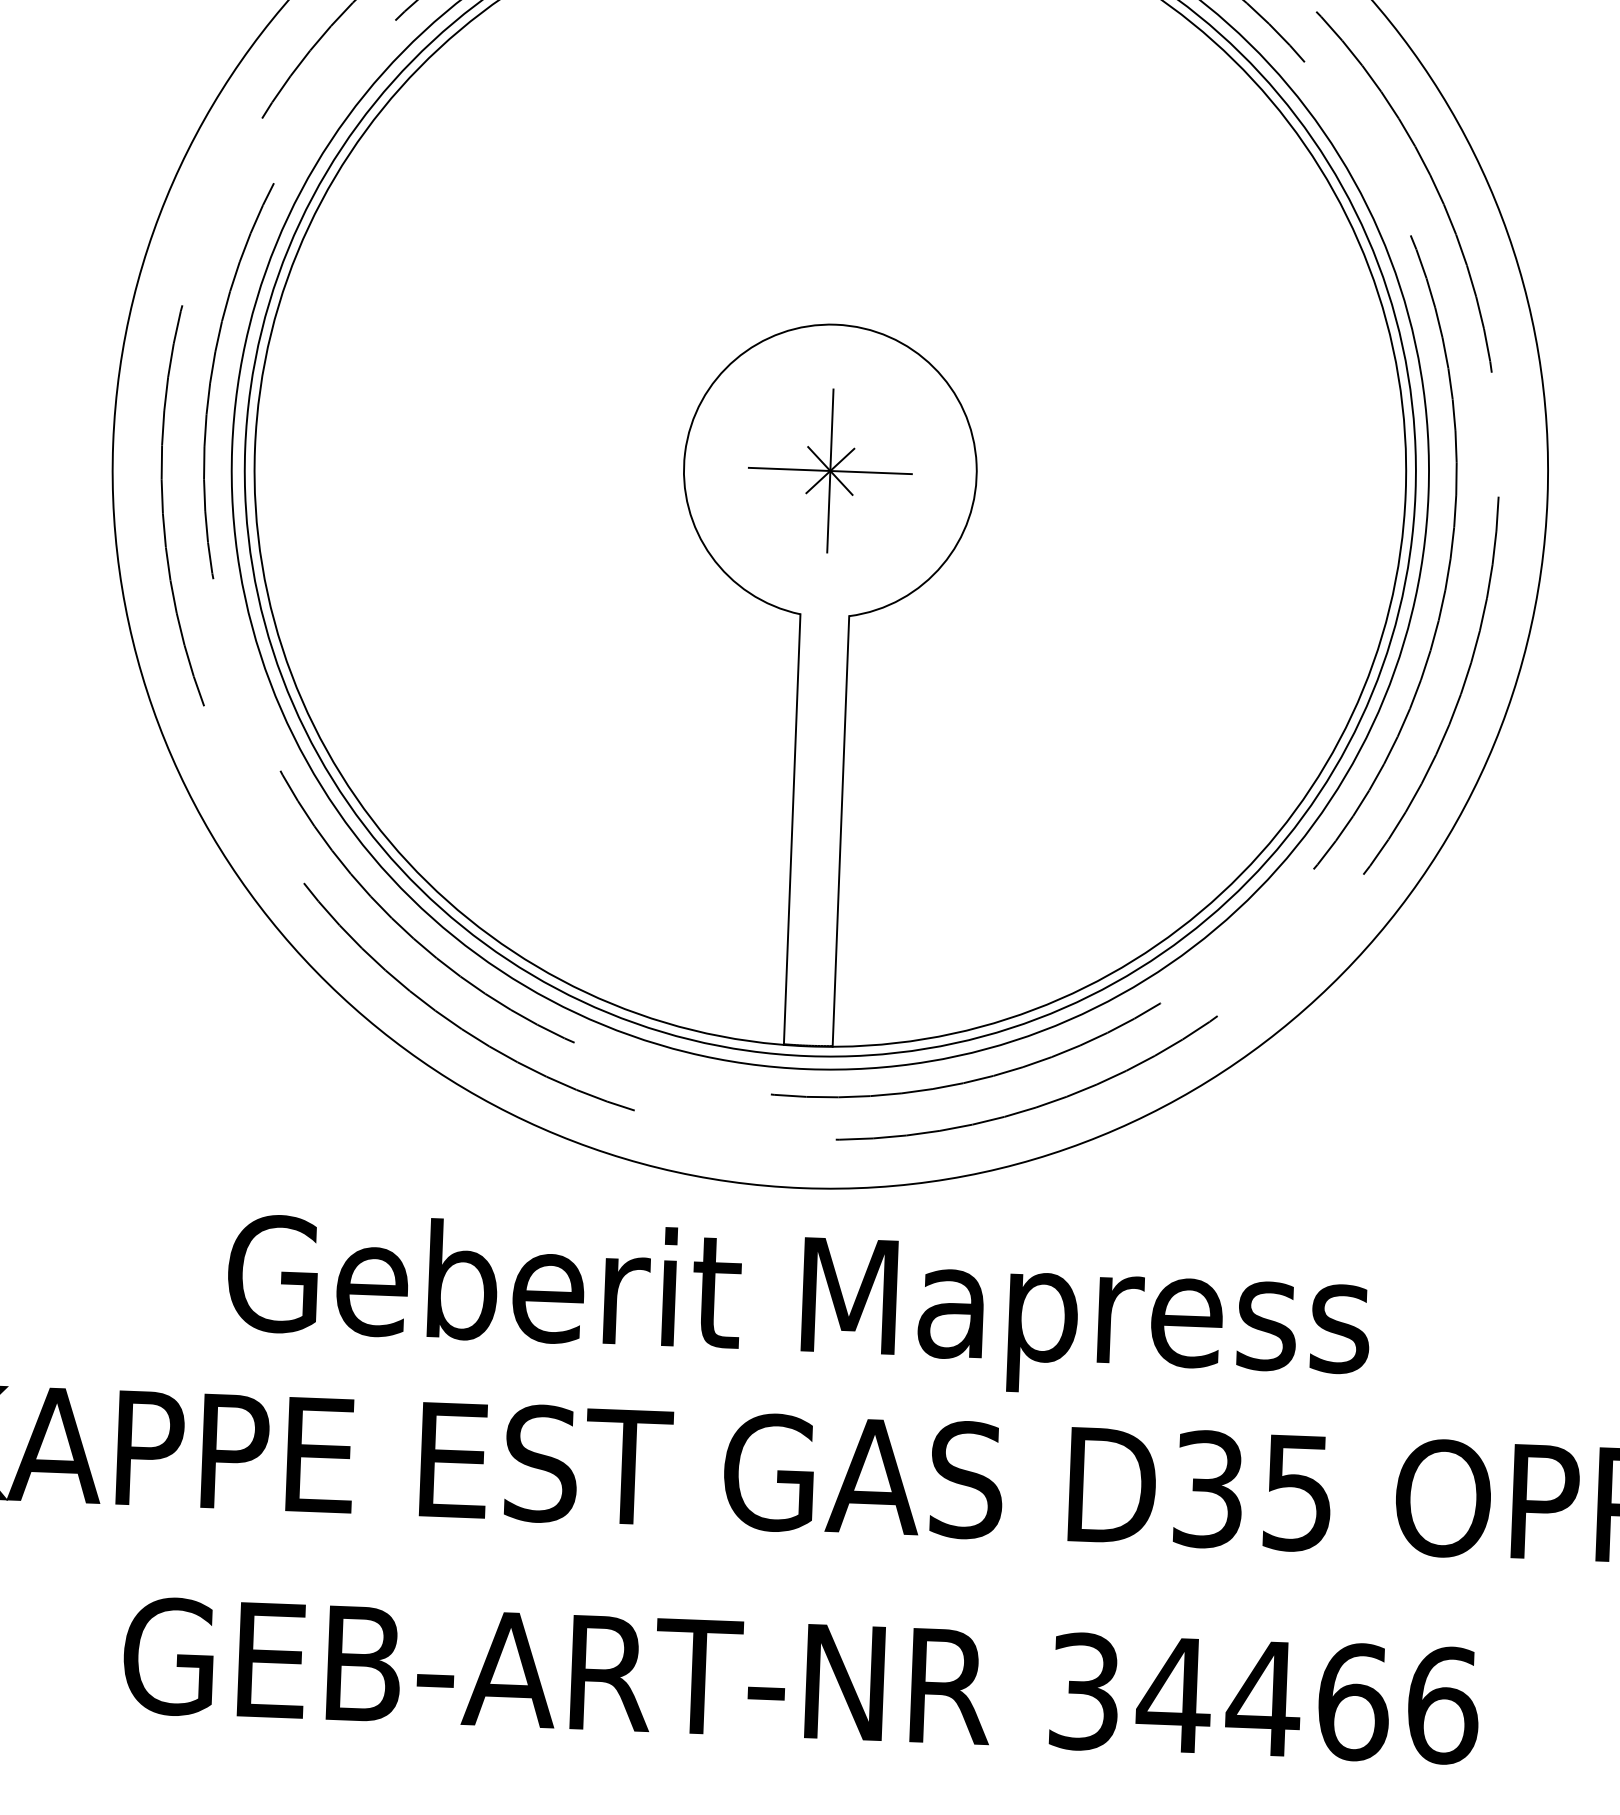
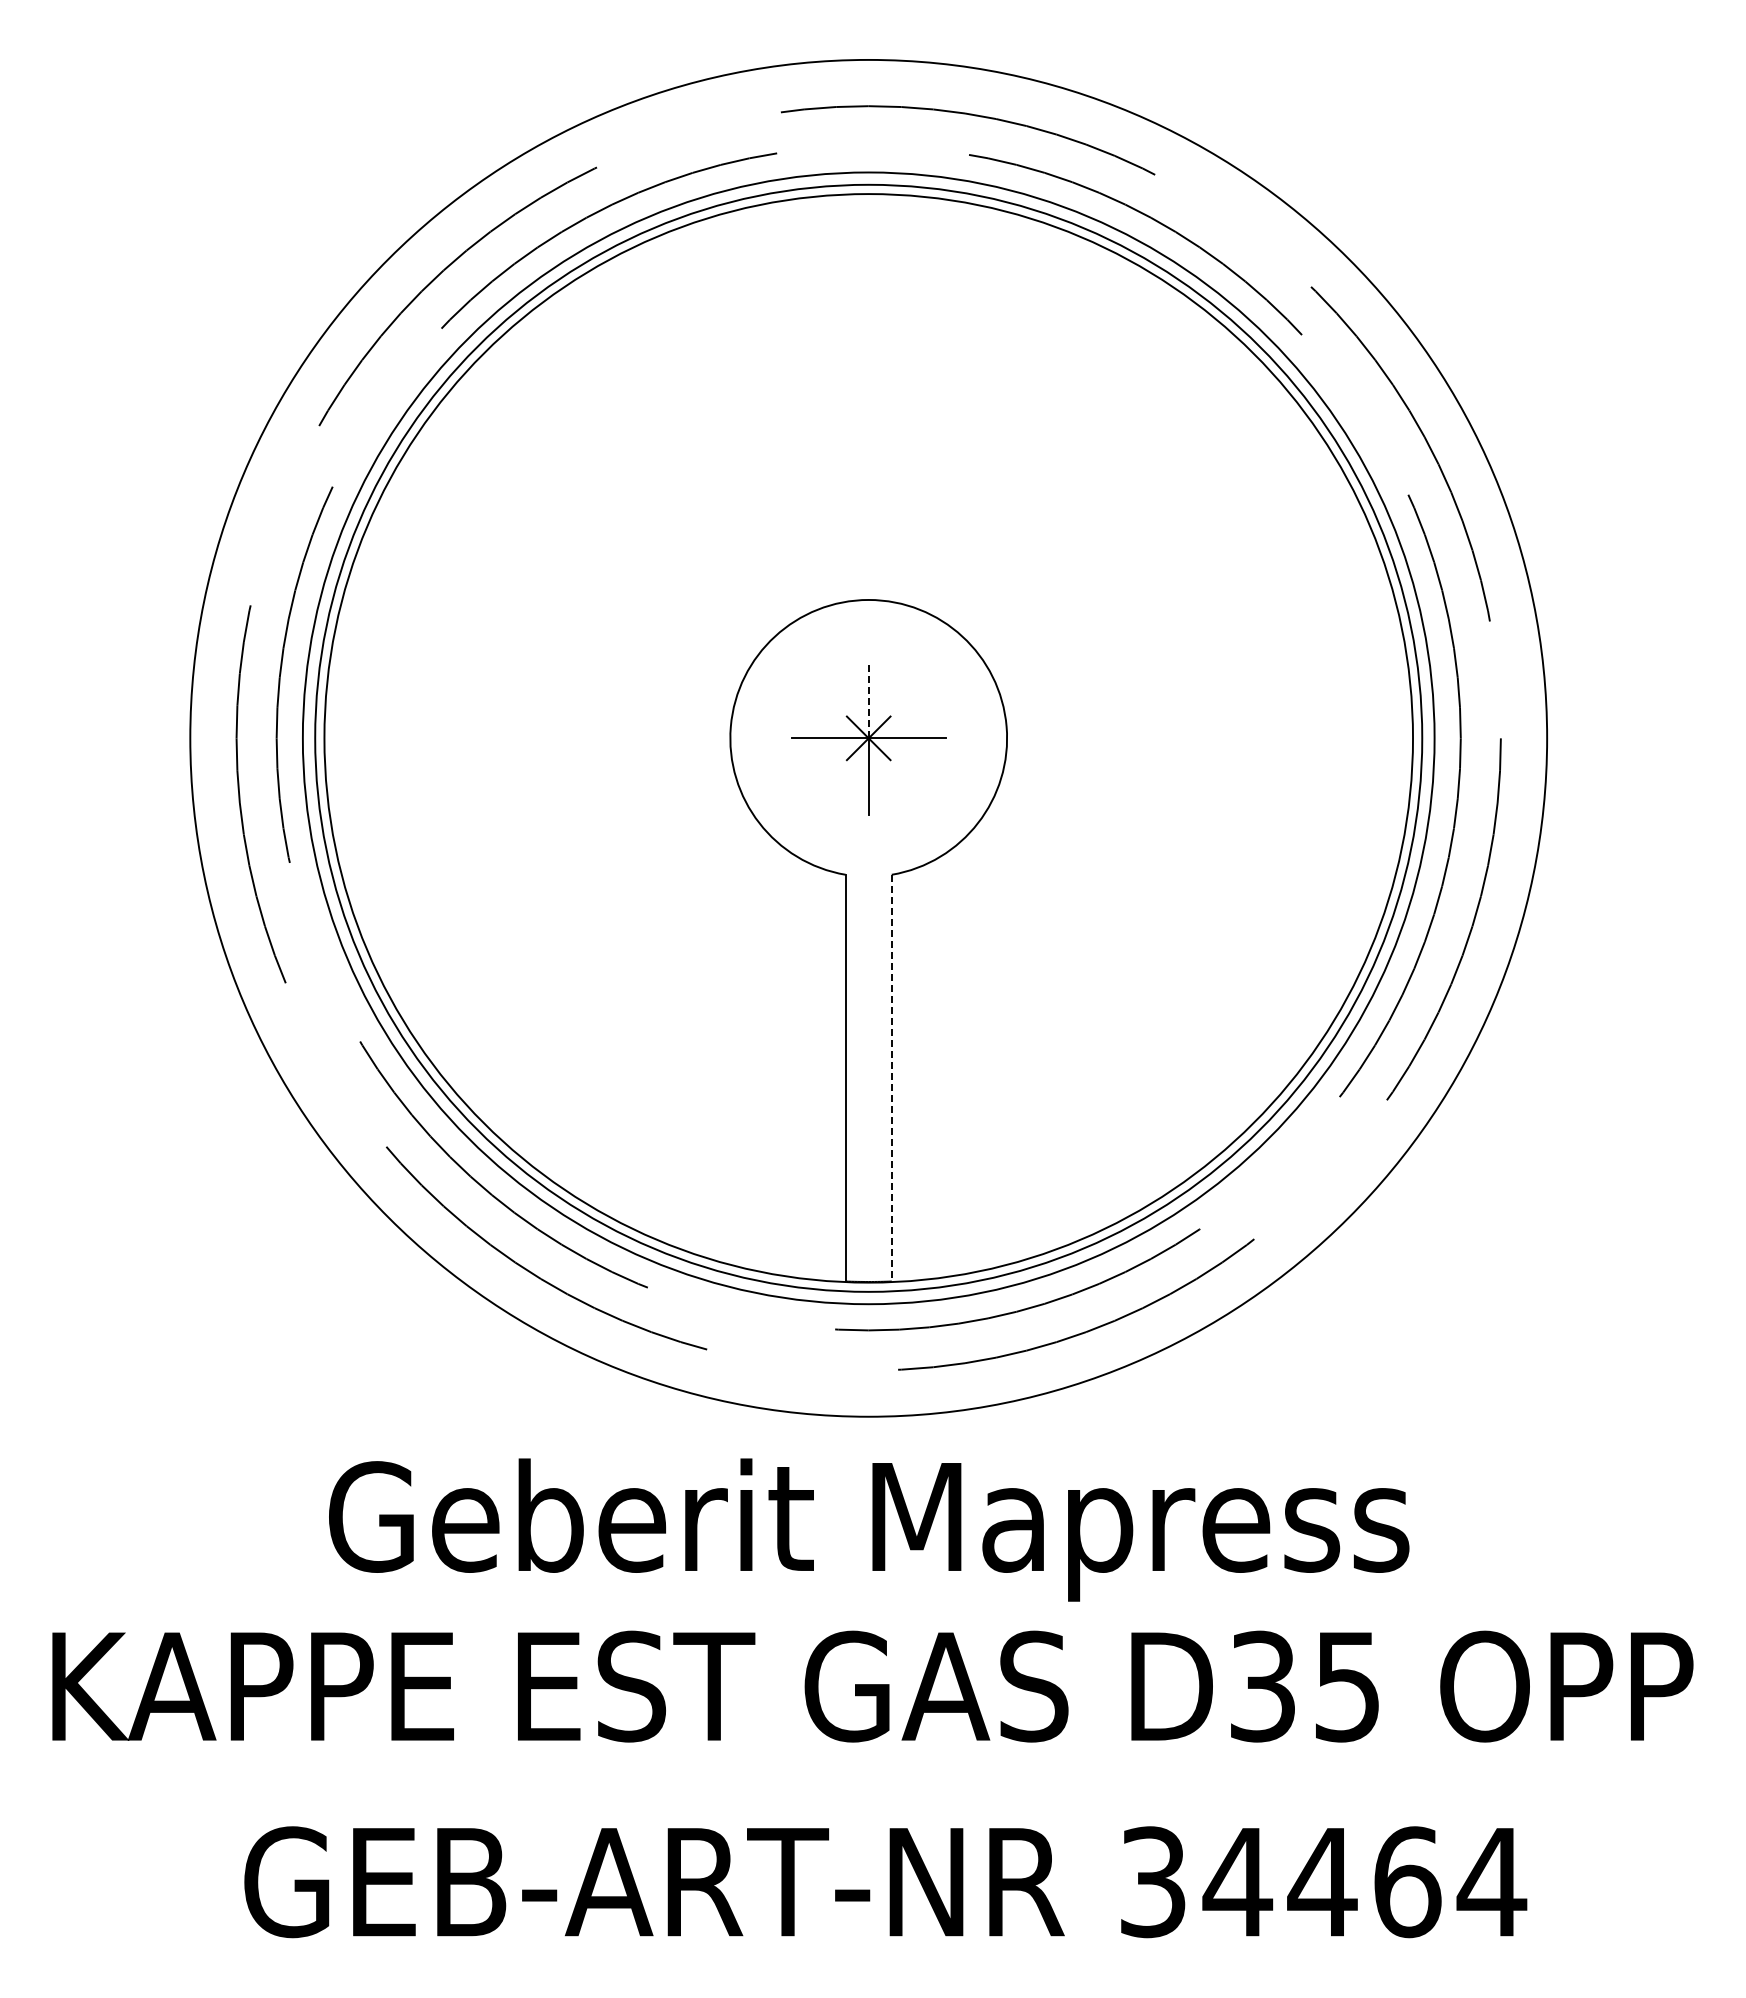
line: (831, 429) -> (868, 699), solid -> dashed
line: (840, 831) -> (891, 1078), solid -> dashed
text: (1442, 1705) -> (1491, 1882), 34466 -> 34464

